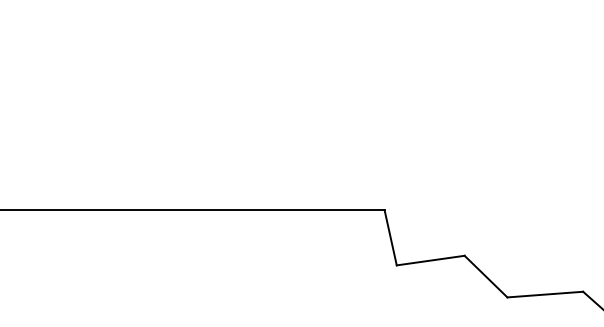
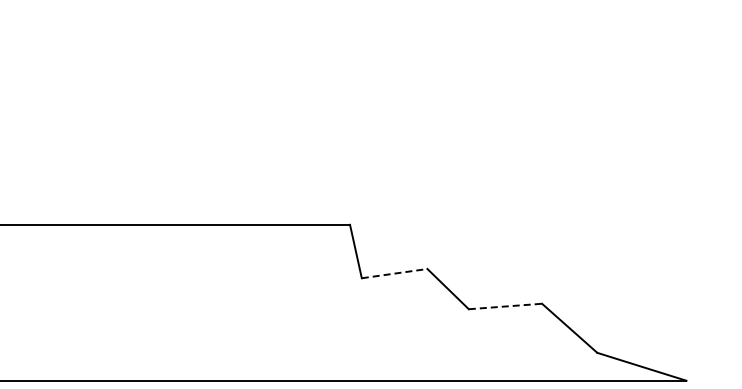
line: (431, 260) -> (395, 273), solid -> dashed
line: (545, 294) -> (505, 306), solid -> dashed

